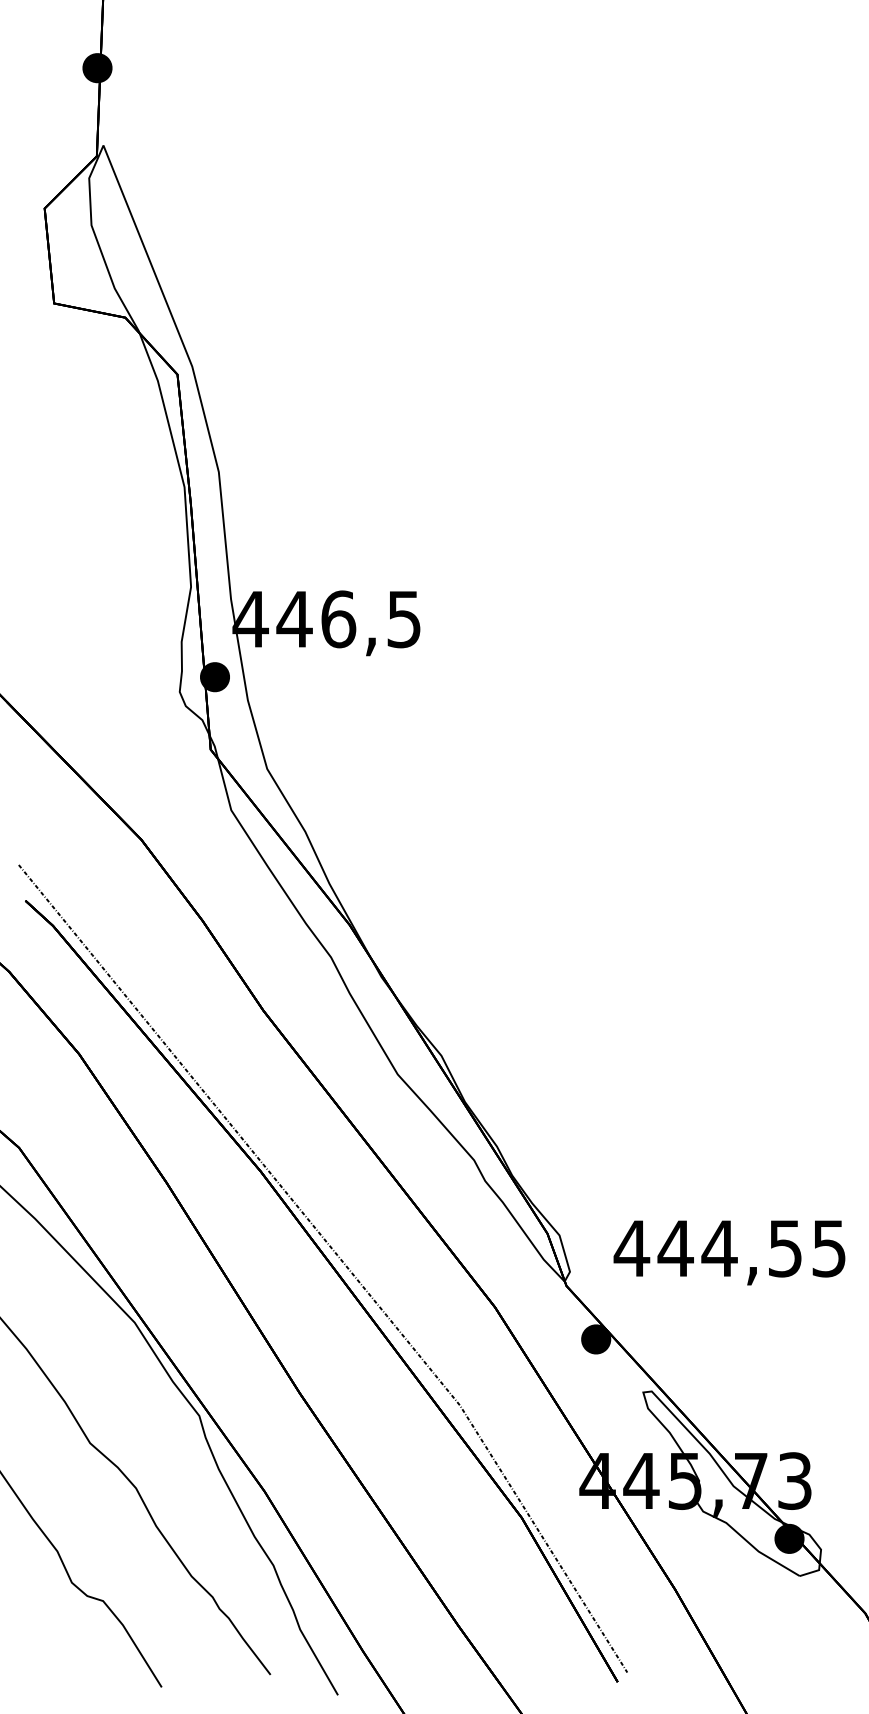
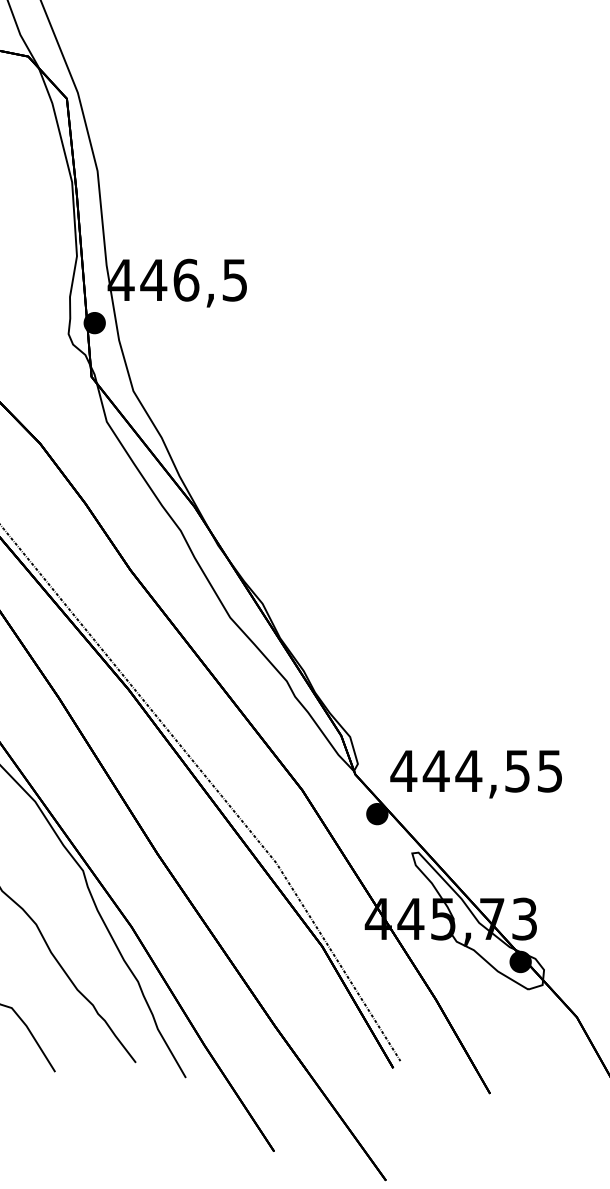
text: (729, 1252) -> (476, 774), moved

